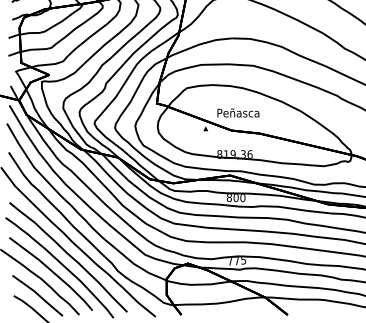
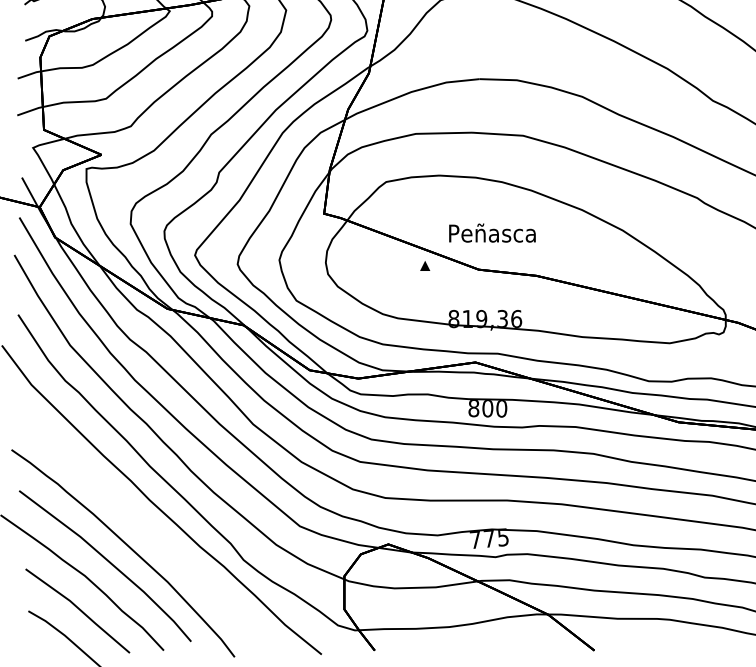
curve: (69, 256) -> (143, 529), removed

